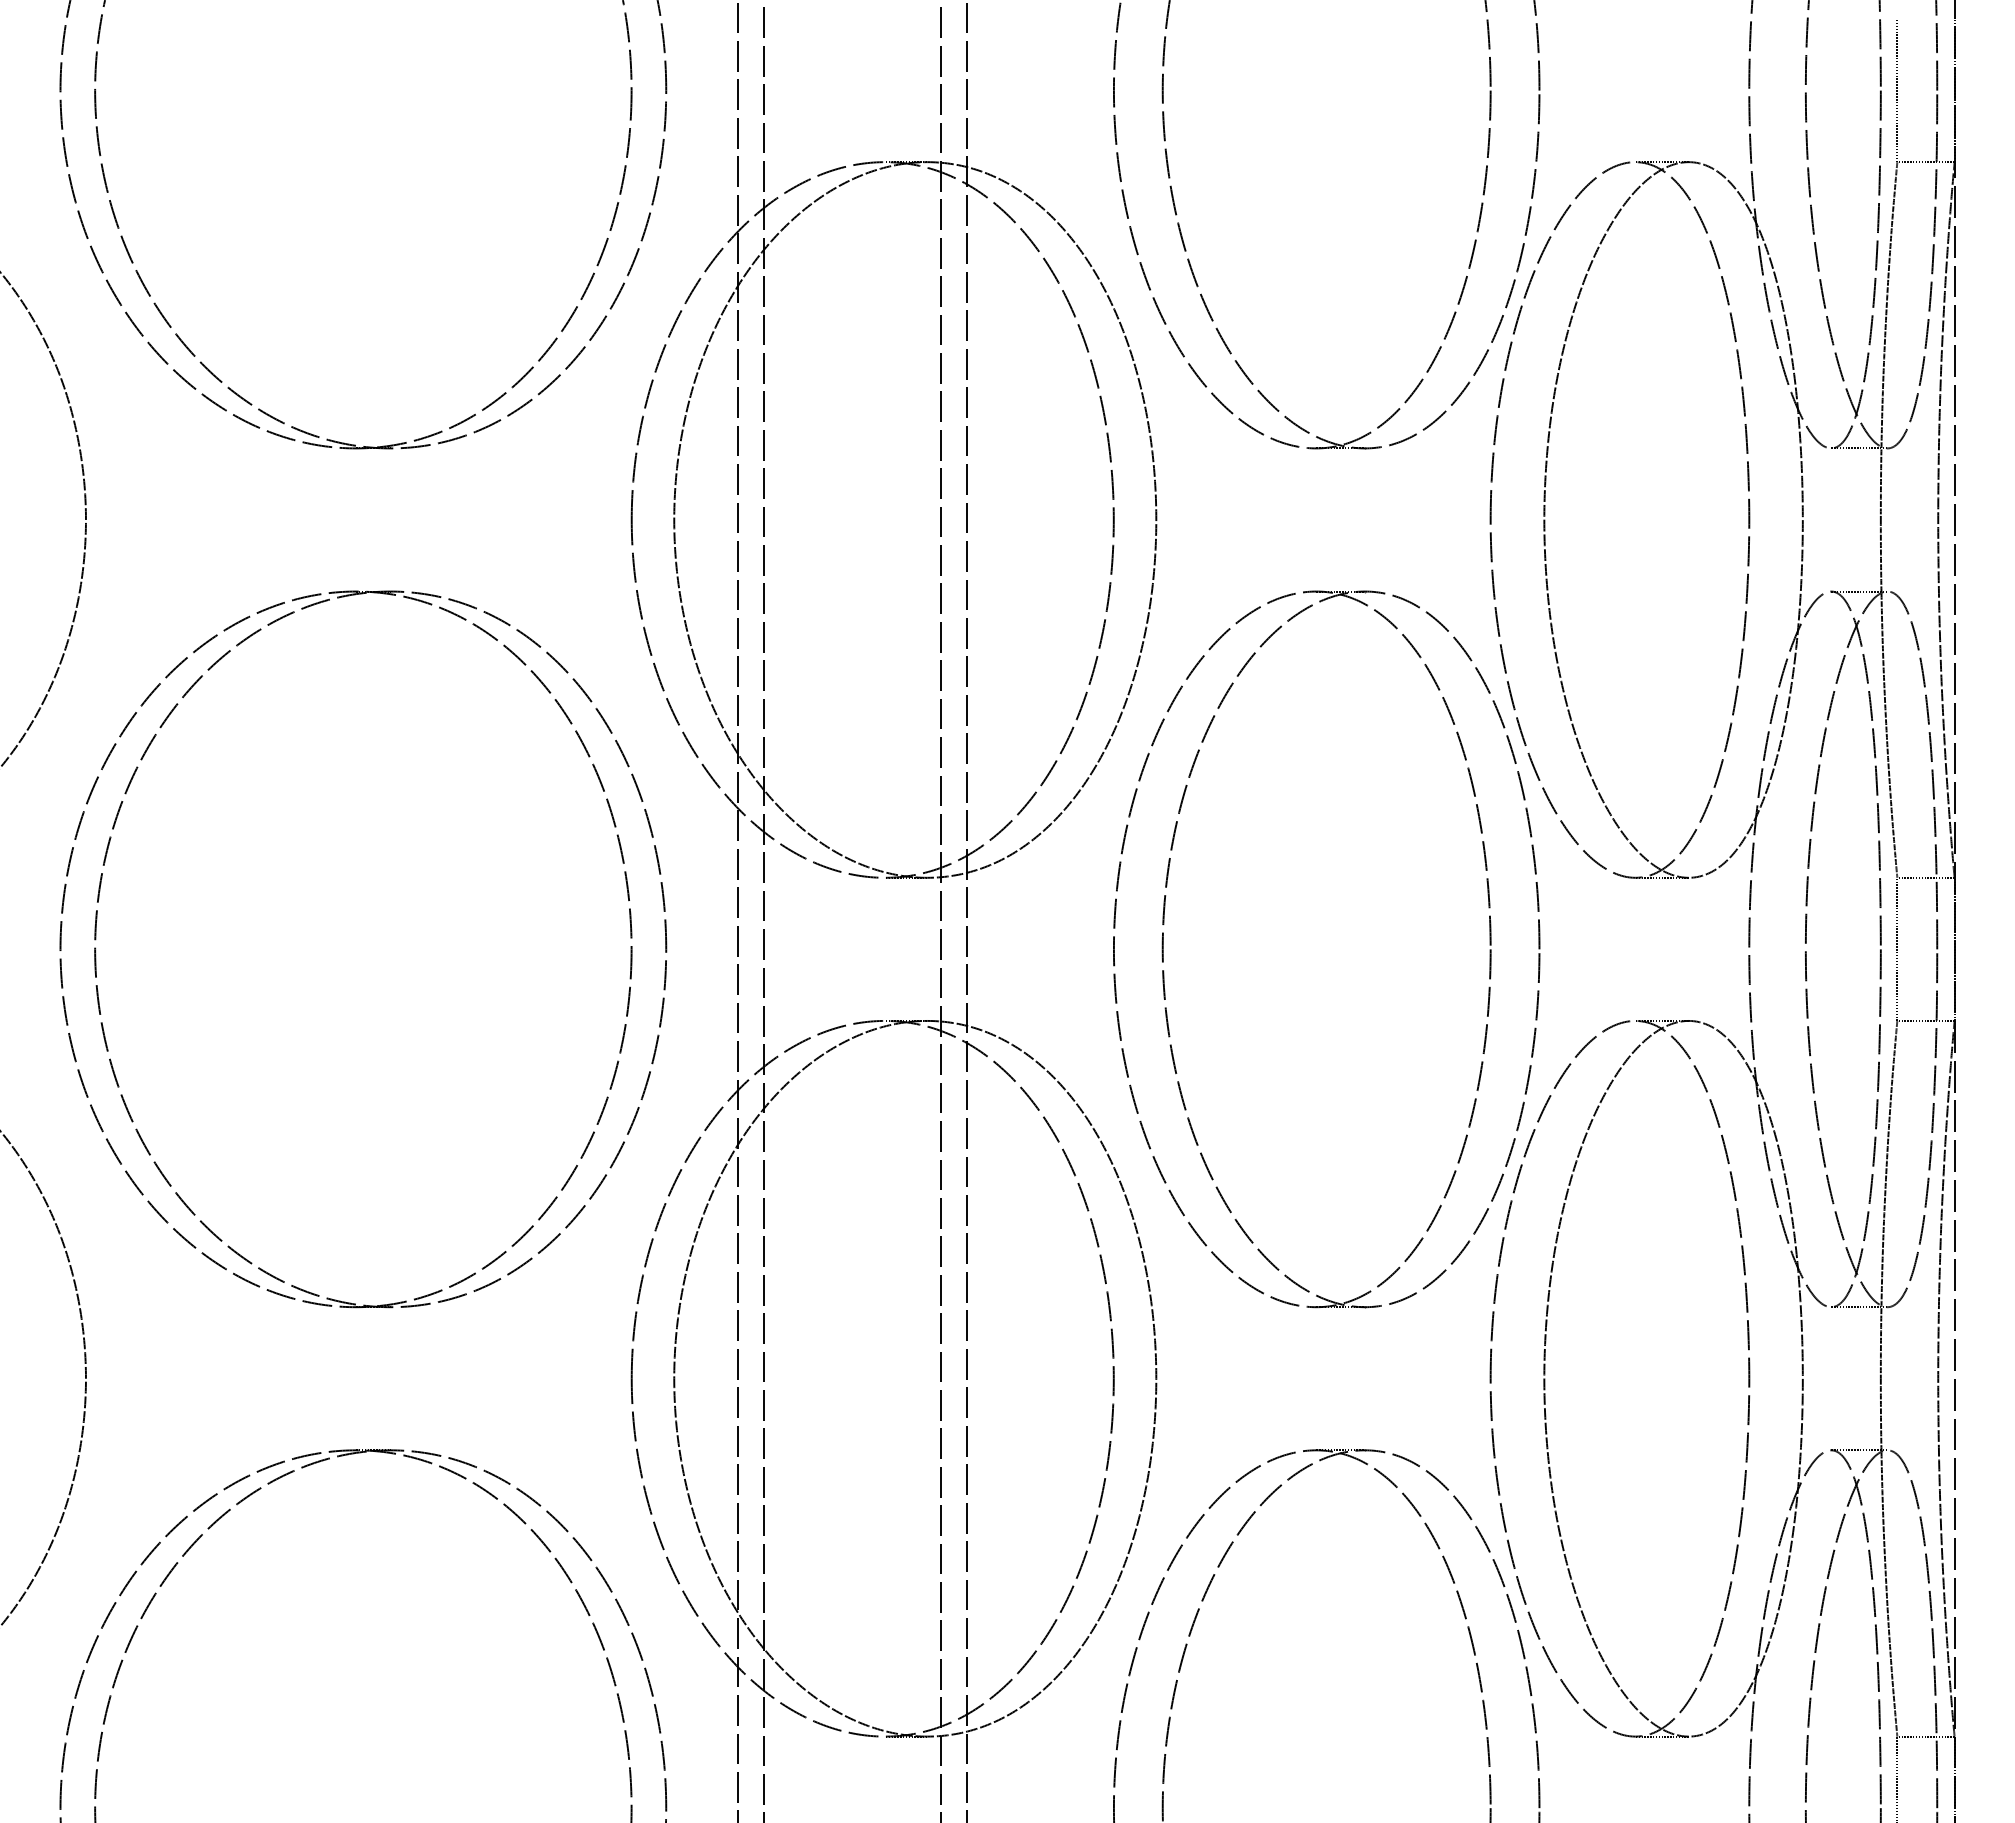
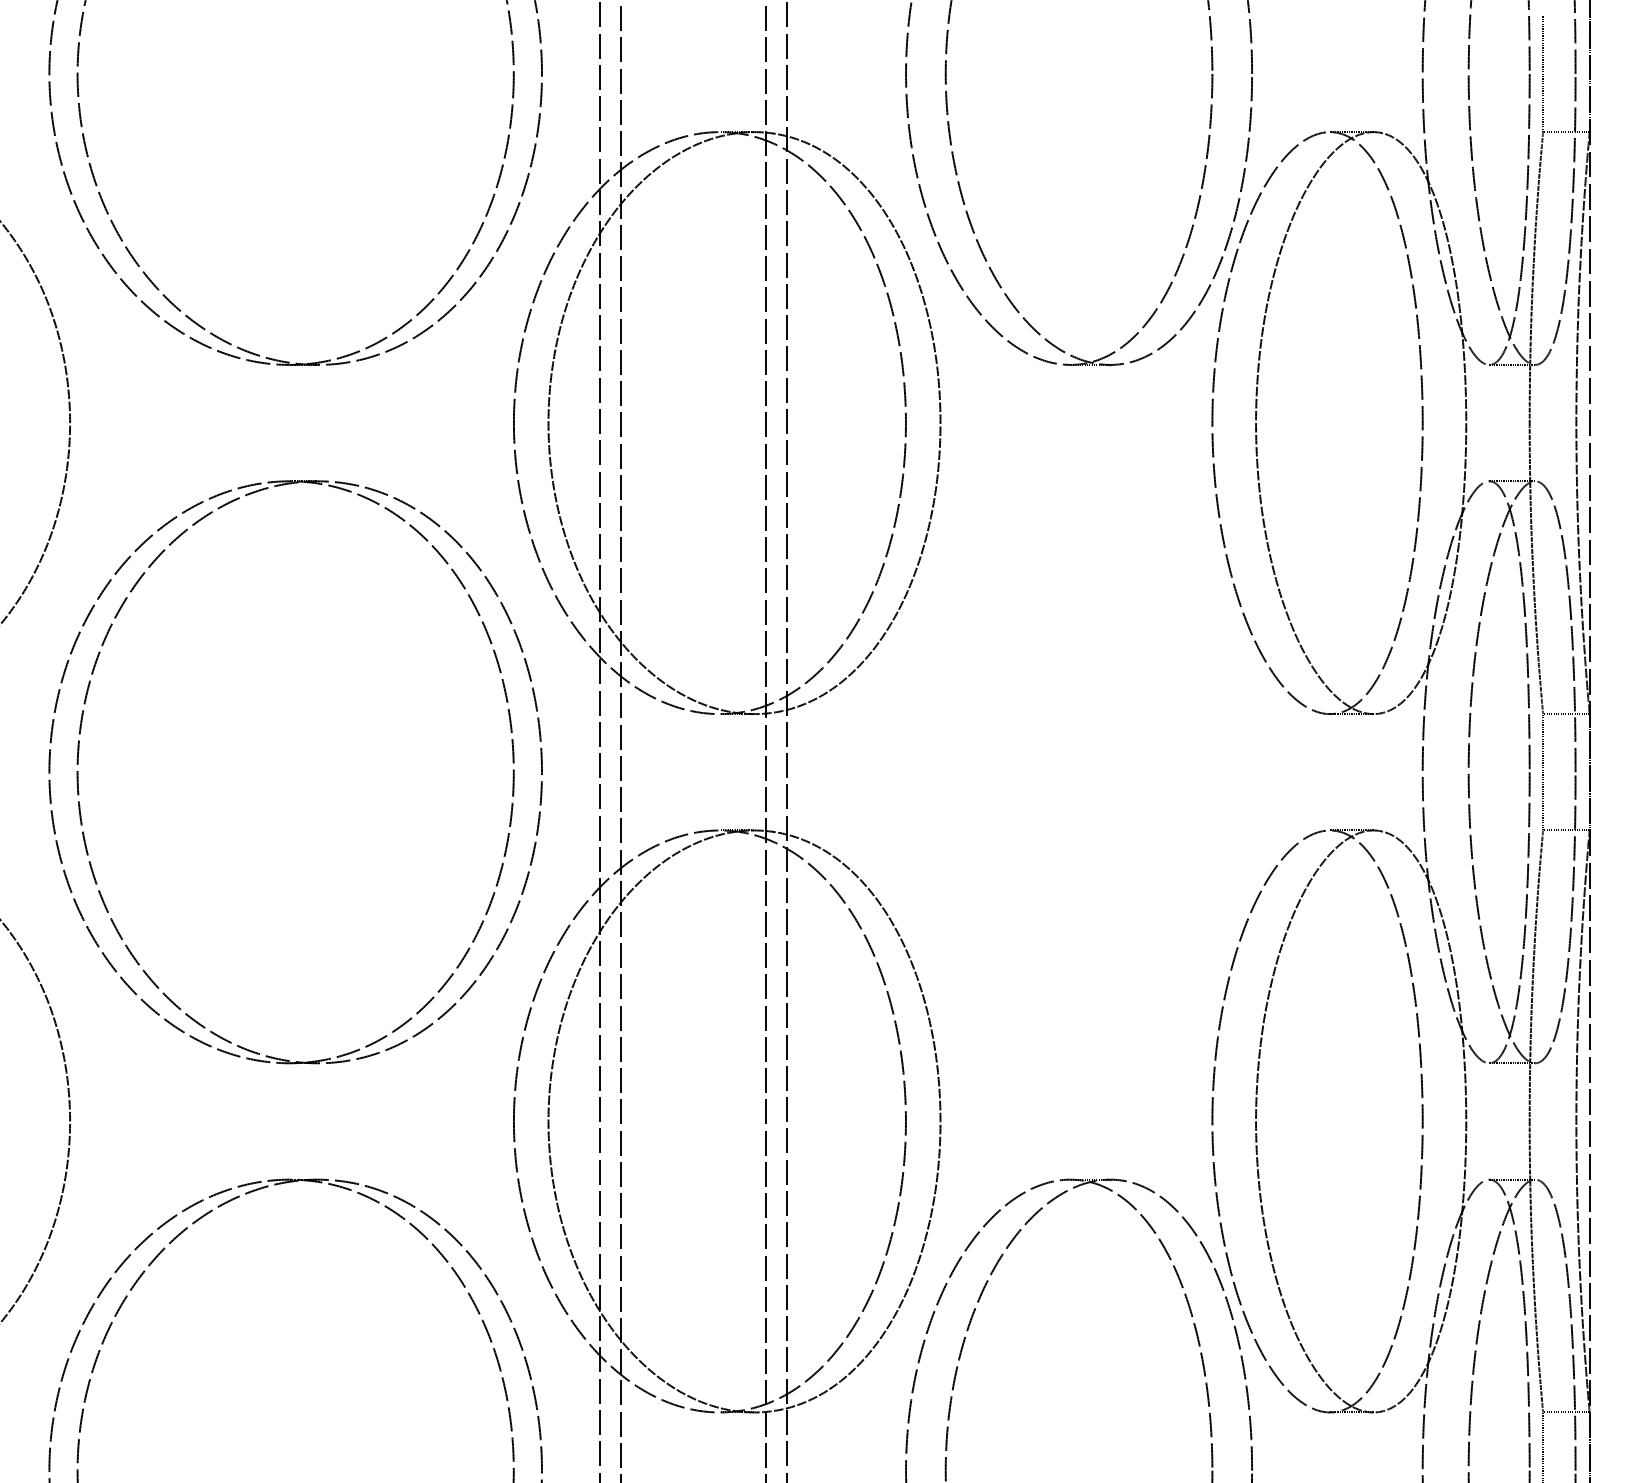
part: (1163, 949) -> (946, 772), removed

